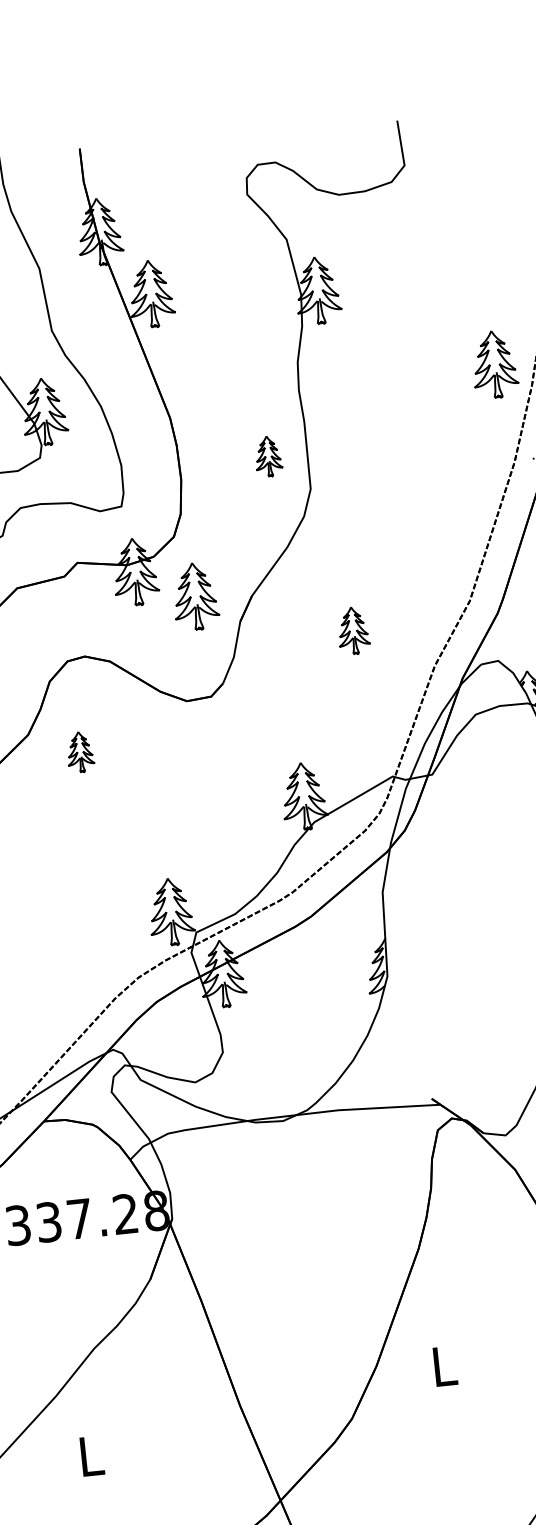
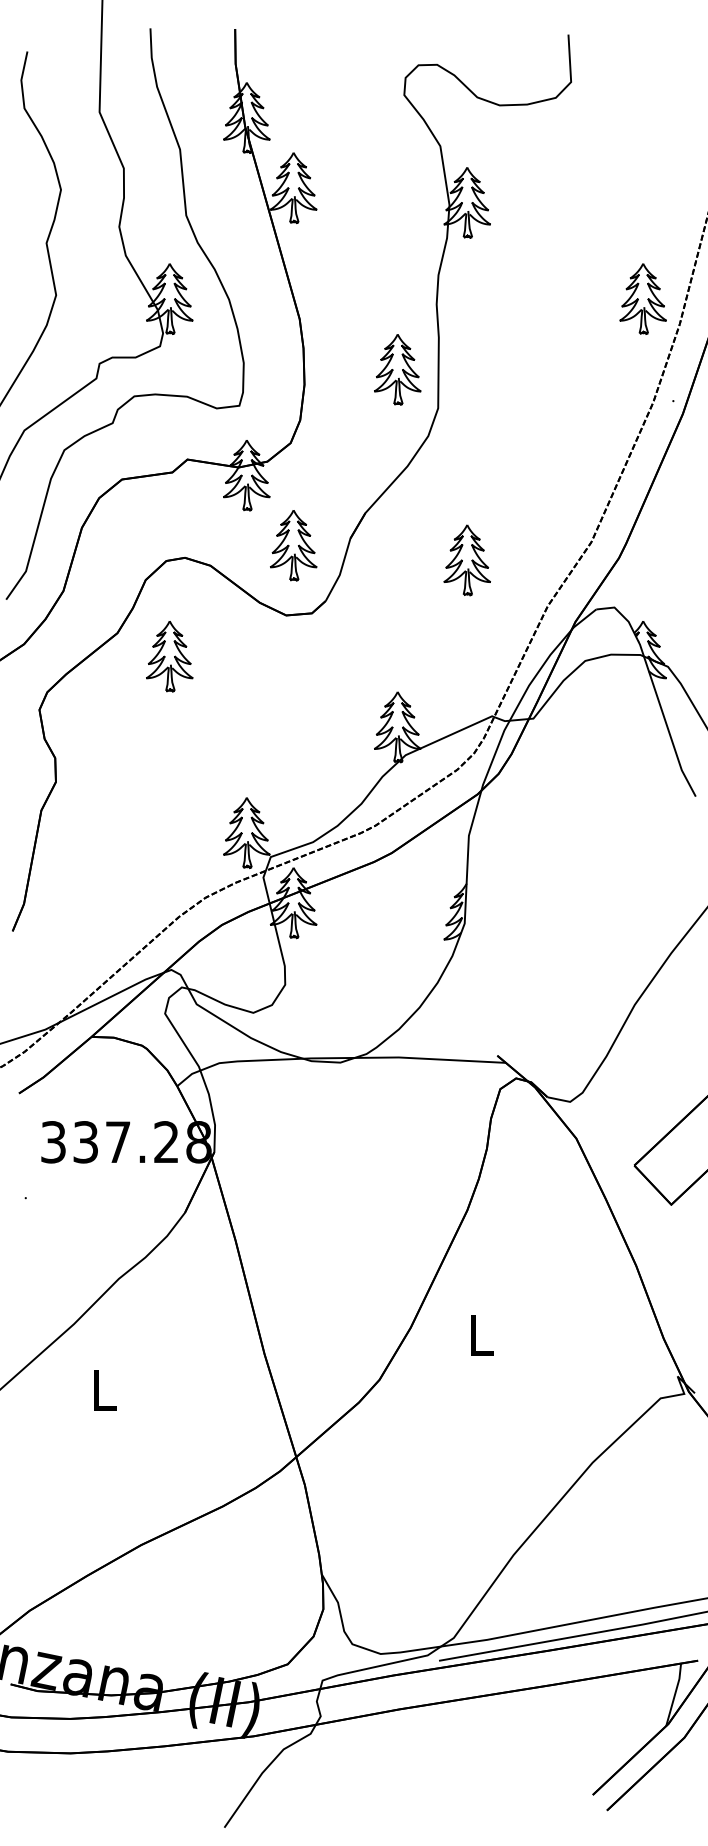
part: (268, 456) -> (397, 369), size x1.67
part: (195, 596) -> (293, 545), moved
part: (352, 630) -> (466, 560), size x1.43
part: (80, 751) -> (169, 656), size x1.67

